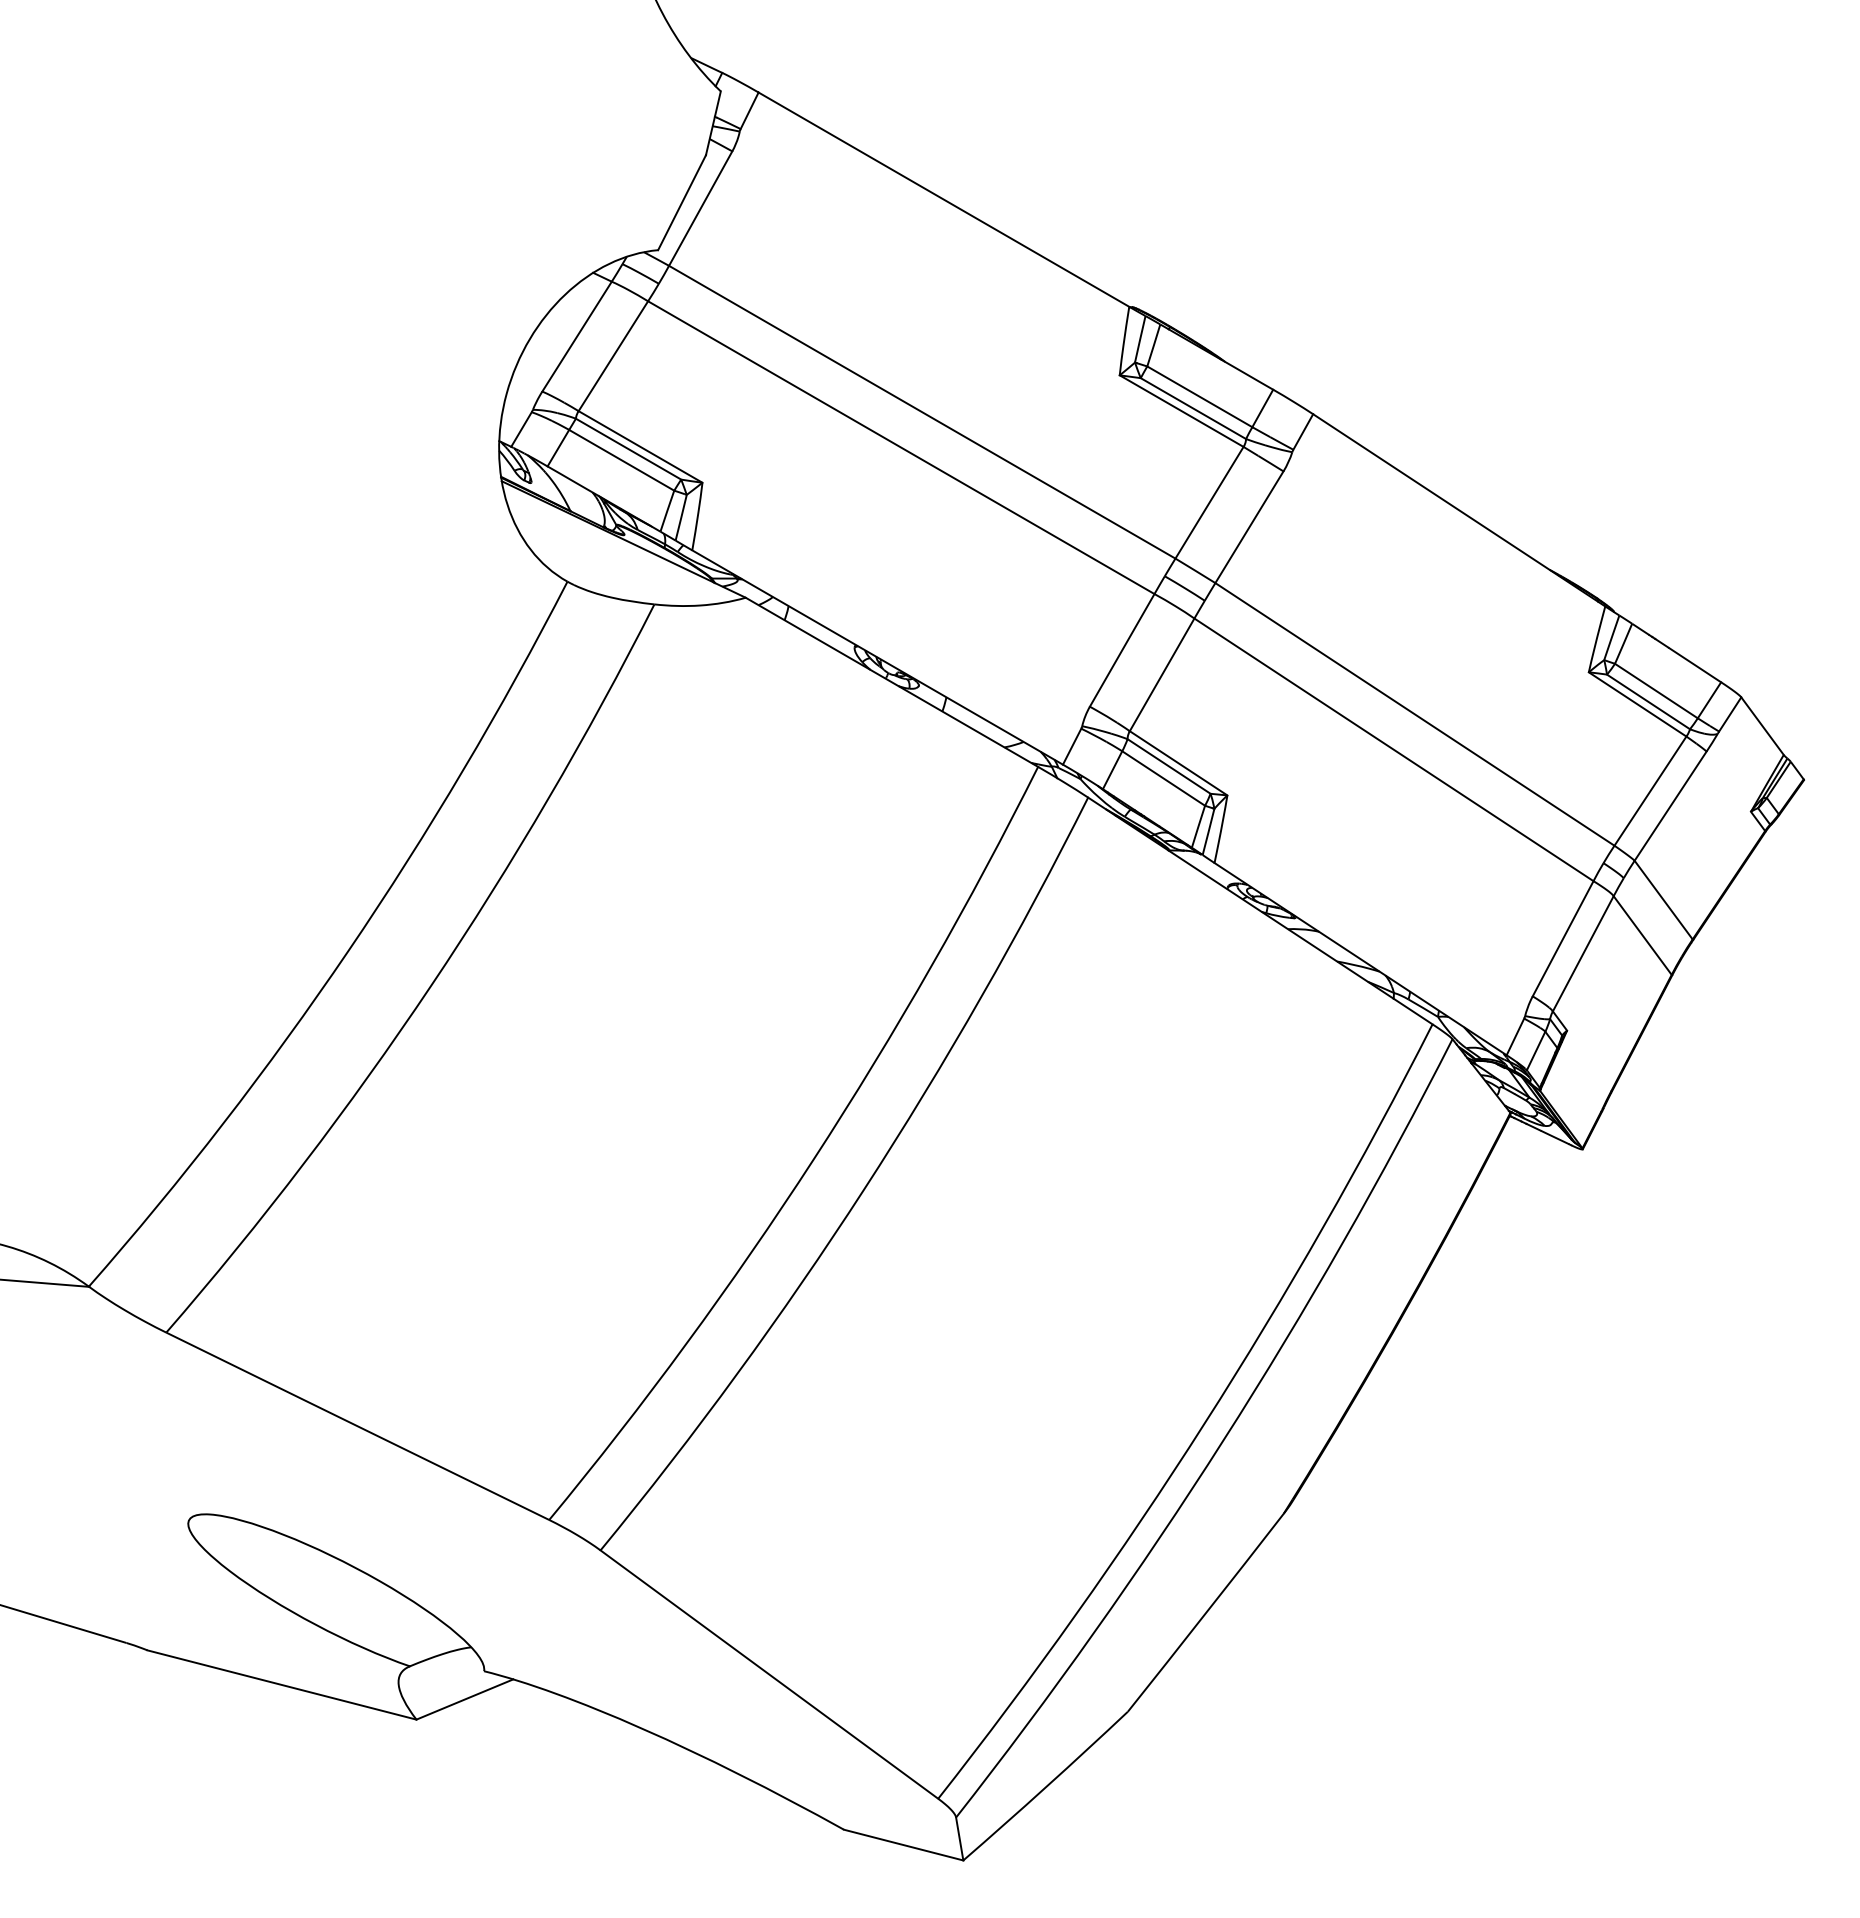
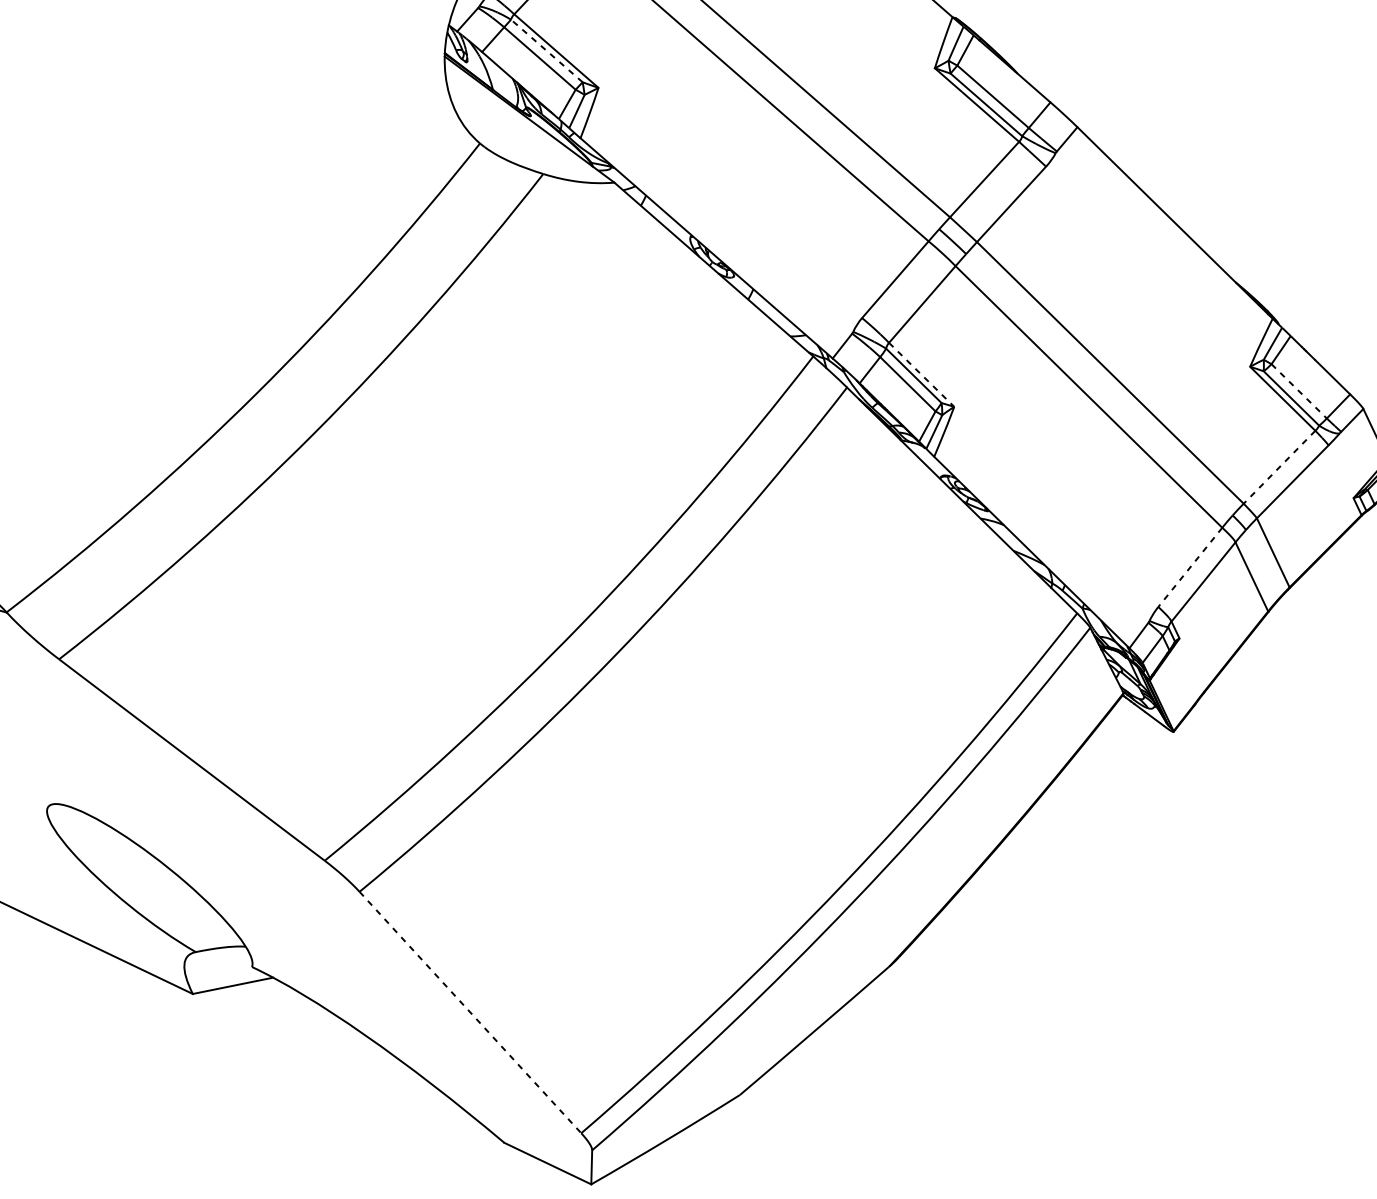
line: (628, 449) -> (546, 51), solid -> dashed
line: (1656, 691) -> (1299, 391), solid -> dashed
line: (1179, 763) -> (922, 375), solid -> dashed
line: (1650, 791) -> (1279, 467), solid -> dashed
line: (1562, 939) -> (1189, 567), solid -> dashed
line: (769, 1674) -> (470, 1012), solid -> dashed

